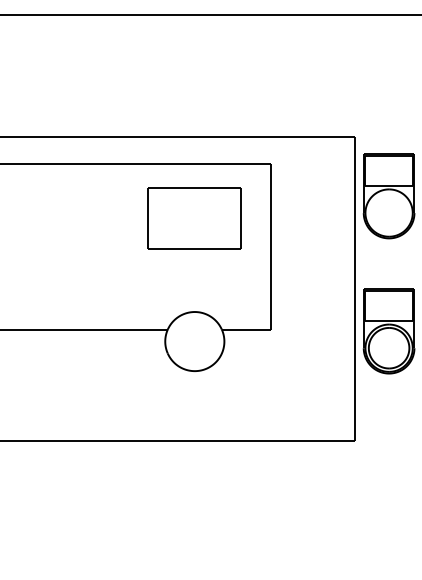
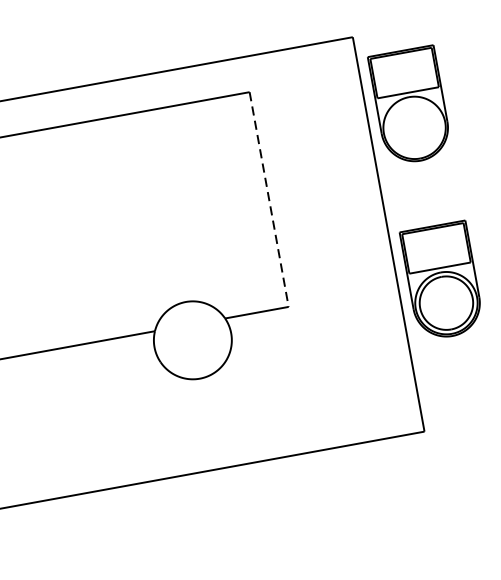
part: (194, 218) -> (163, 180), removed
line: (270, 246) -> (268, 199), solid -> dashed

